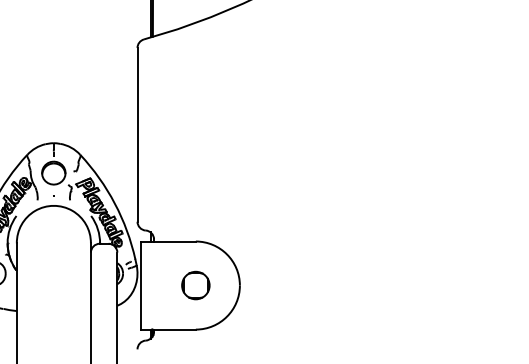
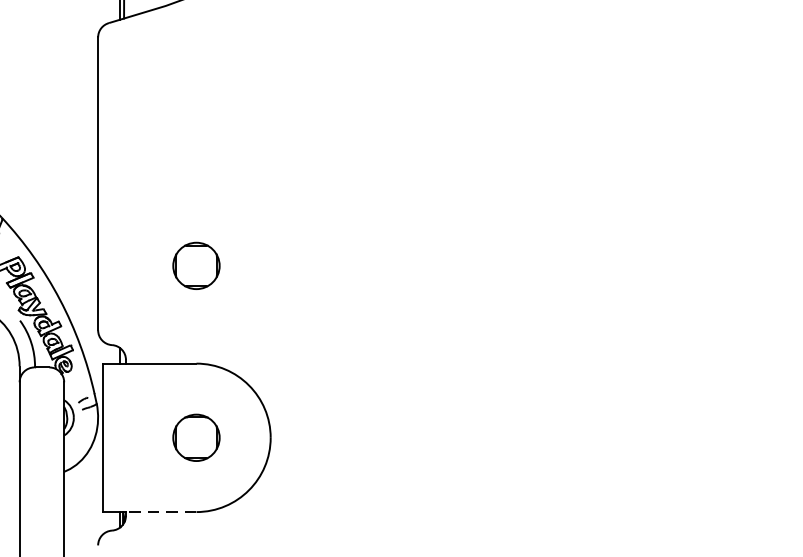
part: (195, 183) -> (195, 265), added
line: (174, 329) -> (160, 511), solid -> dashed

